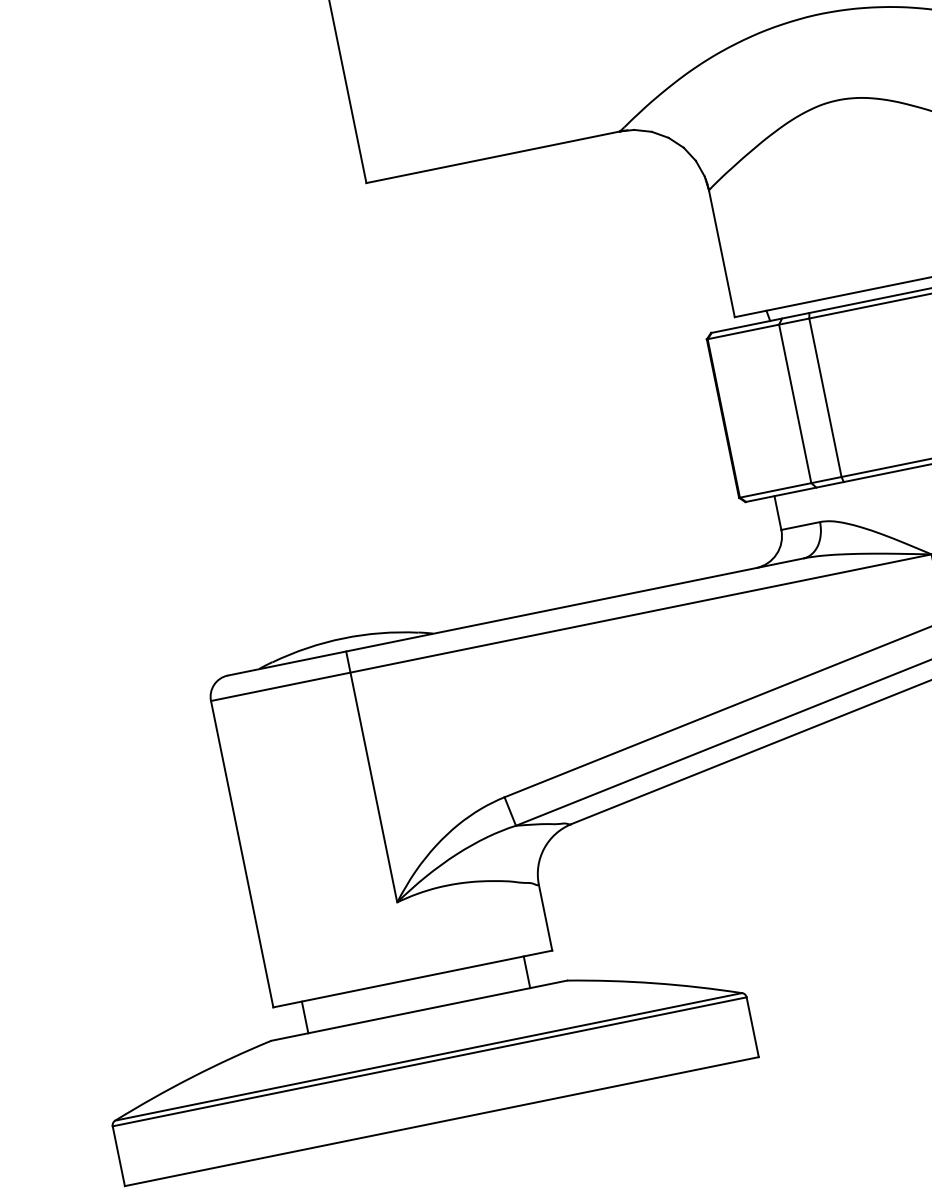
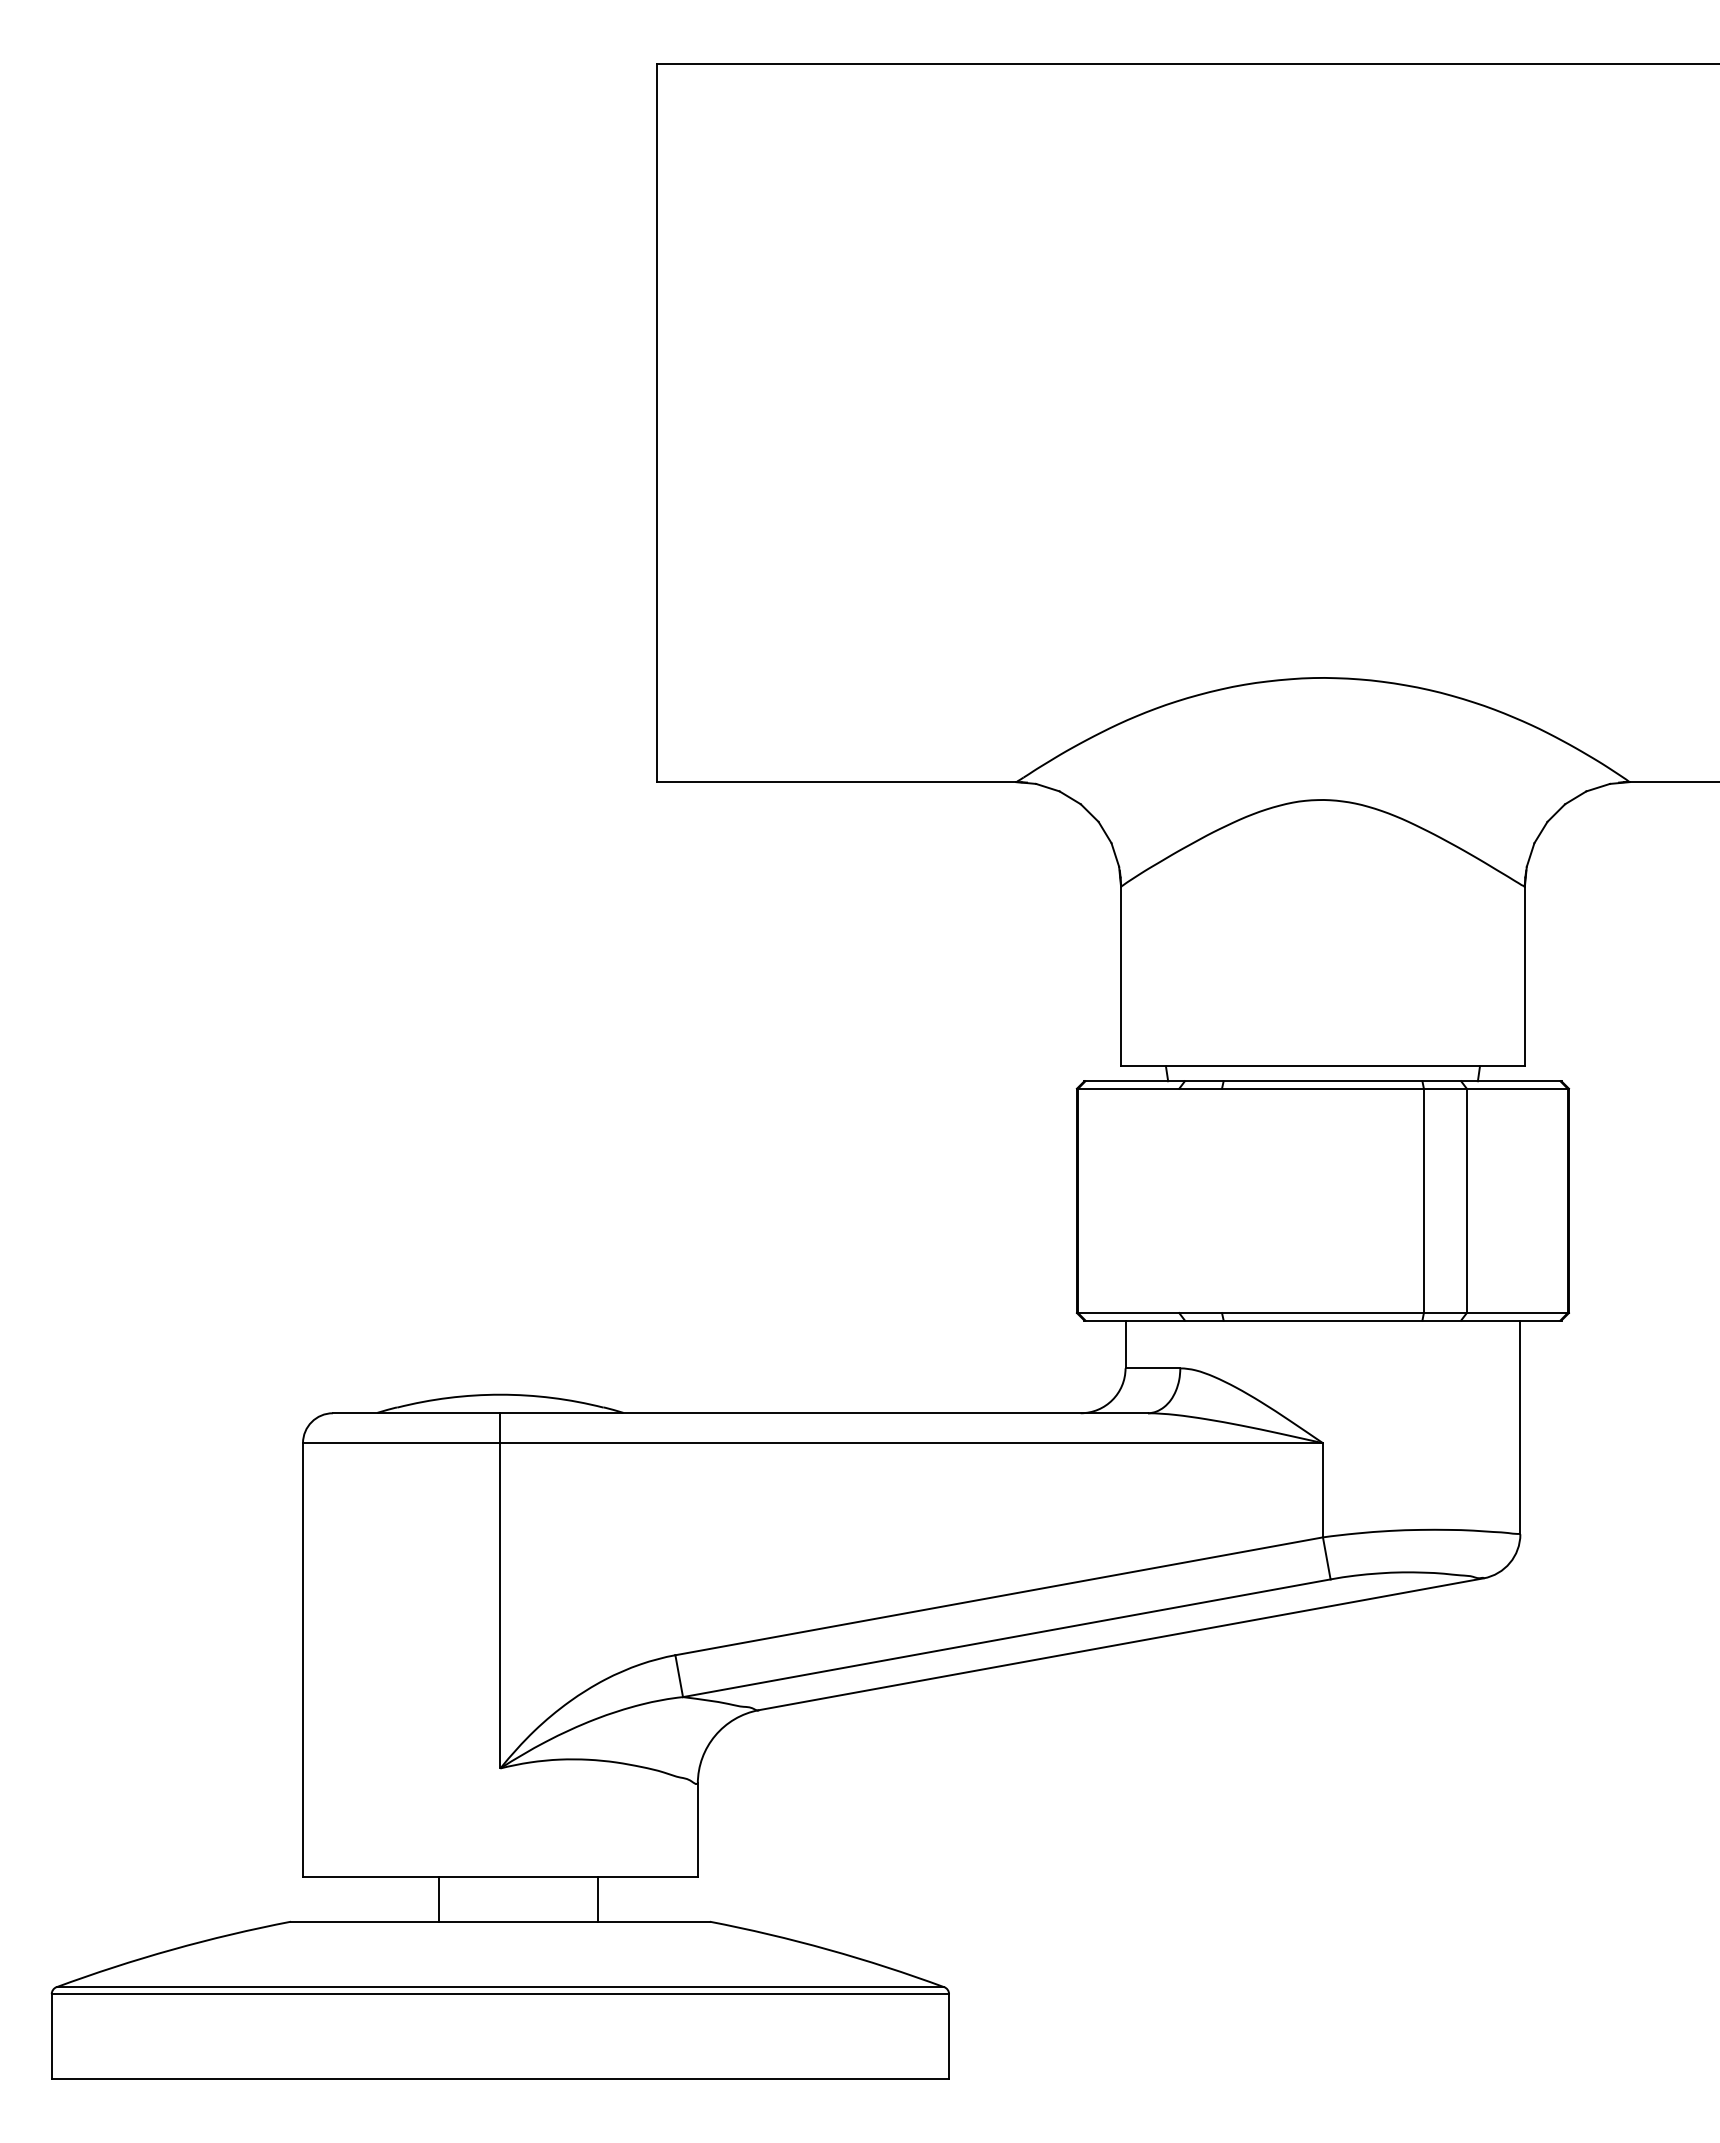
line: (825, 397) -> (1222, 1200), removed
line: (795, 403) -> (1179, 1200), removed
line: (526, 971) -> (598, 1898), moved
line: (305, 1016) -> (439, 1898), moved

